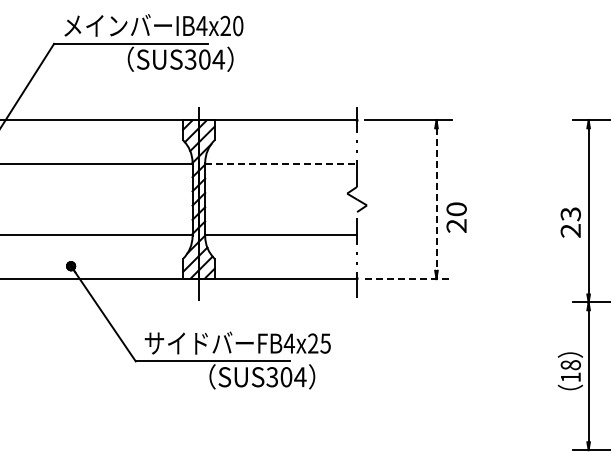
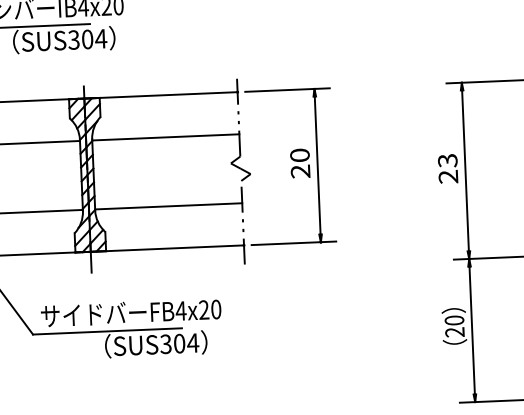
line: (281, 163) -> (166, 136), dashed -> solid
line: (436, 200) -> (317, 166), dashed -> solid
text: (456, 217) -> (300, 163), moved
text: (570, 222) -> (447, 168), moved
line: (408, 278) -> (293, 243), dashed -> solid
text: (325, 343) -> (216, 309), FB4x25 -> FB4x20
text: (570, 371) -> (454, 326), 18 -> 20

